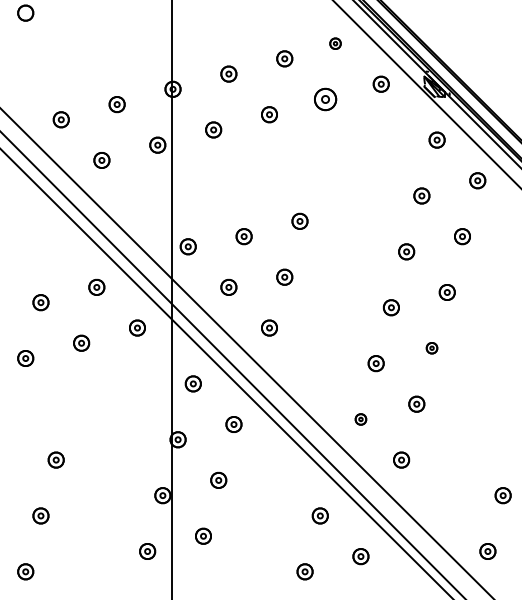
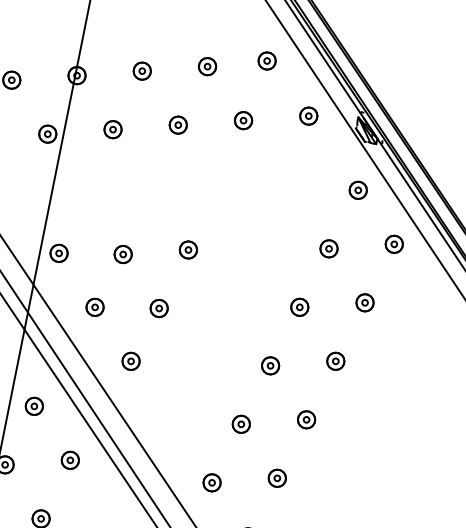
part: (335, 43) -> (267, 60), size x1.43
part: (324, 99) -> (242, 120), size x0.71
part: (431, 347) -> (306, 418), size x1.43
part: (360, 419) -> (211, 482), size x1.43

